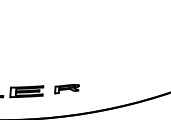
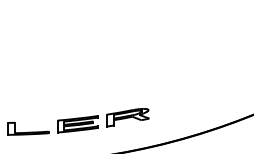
part: (66, 88) -> (127, 117), size x1.43

